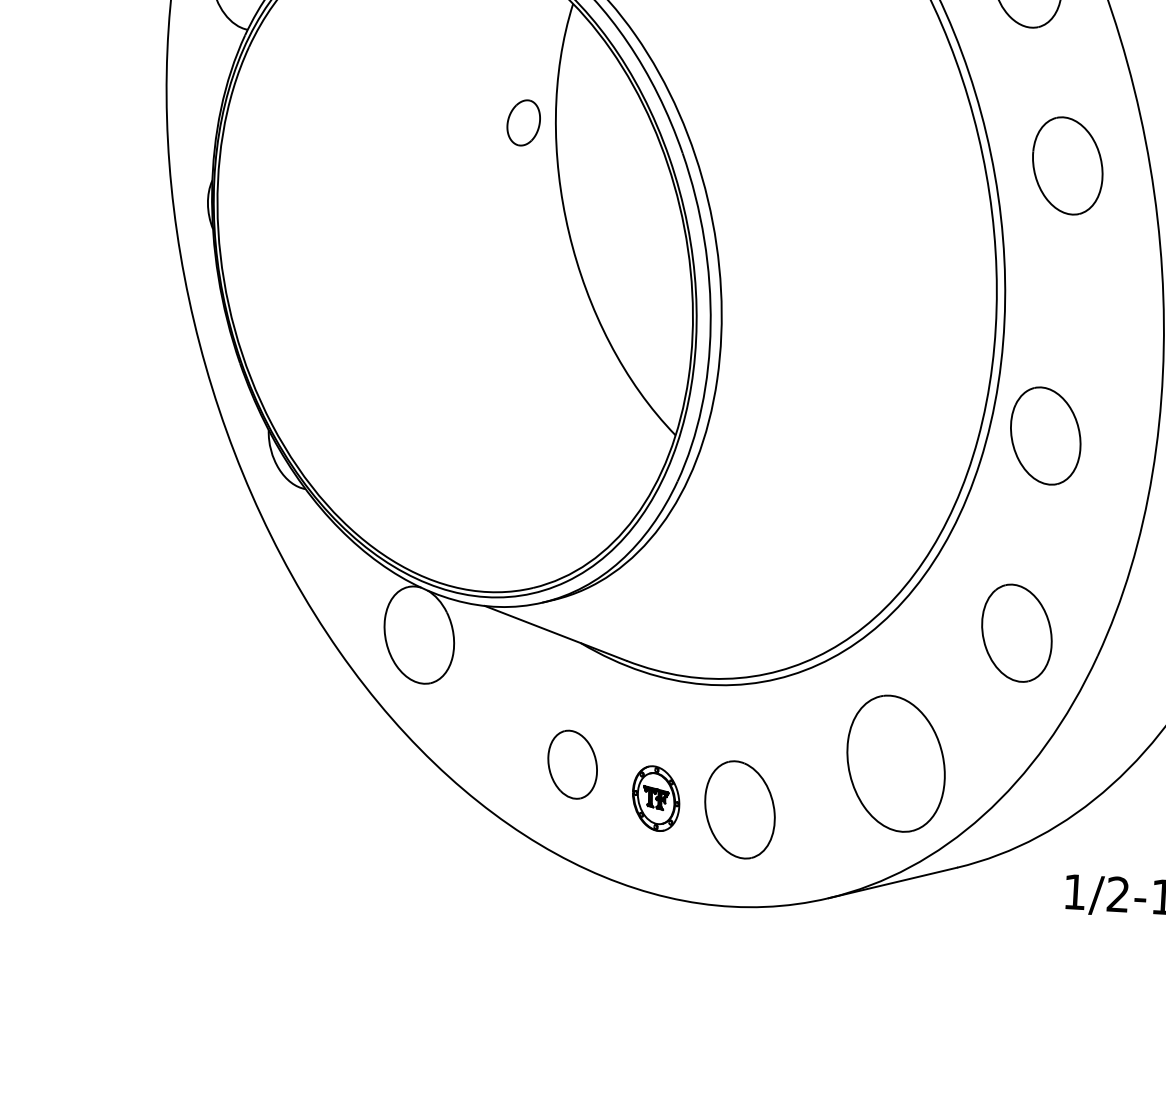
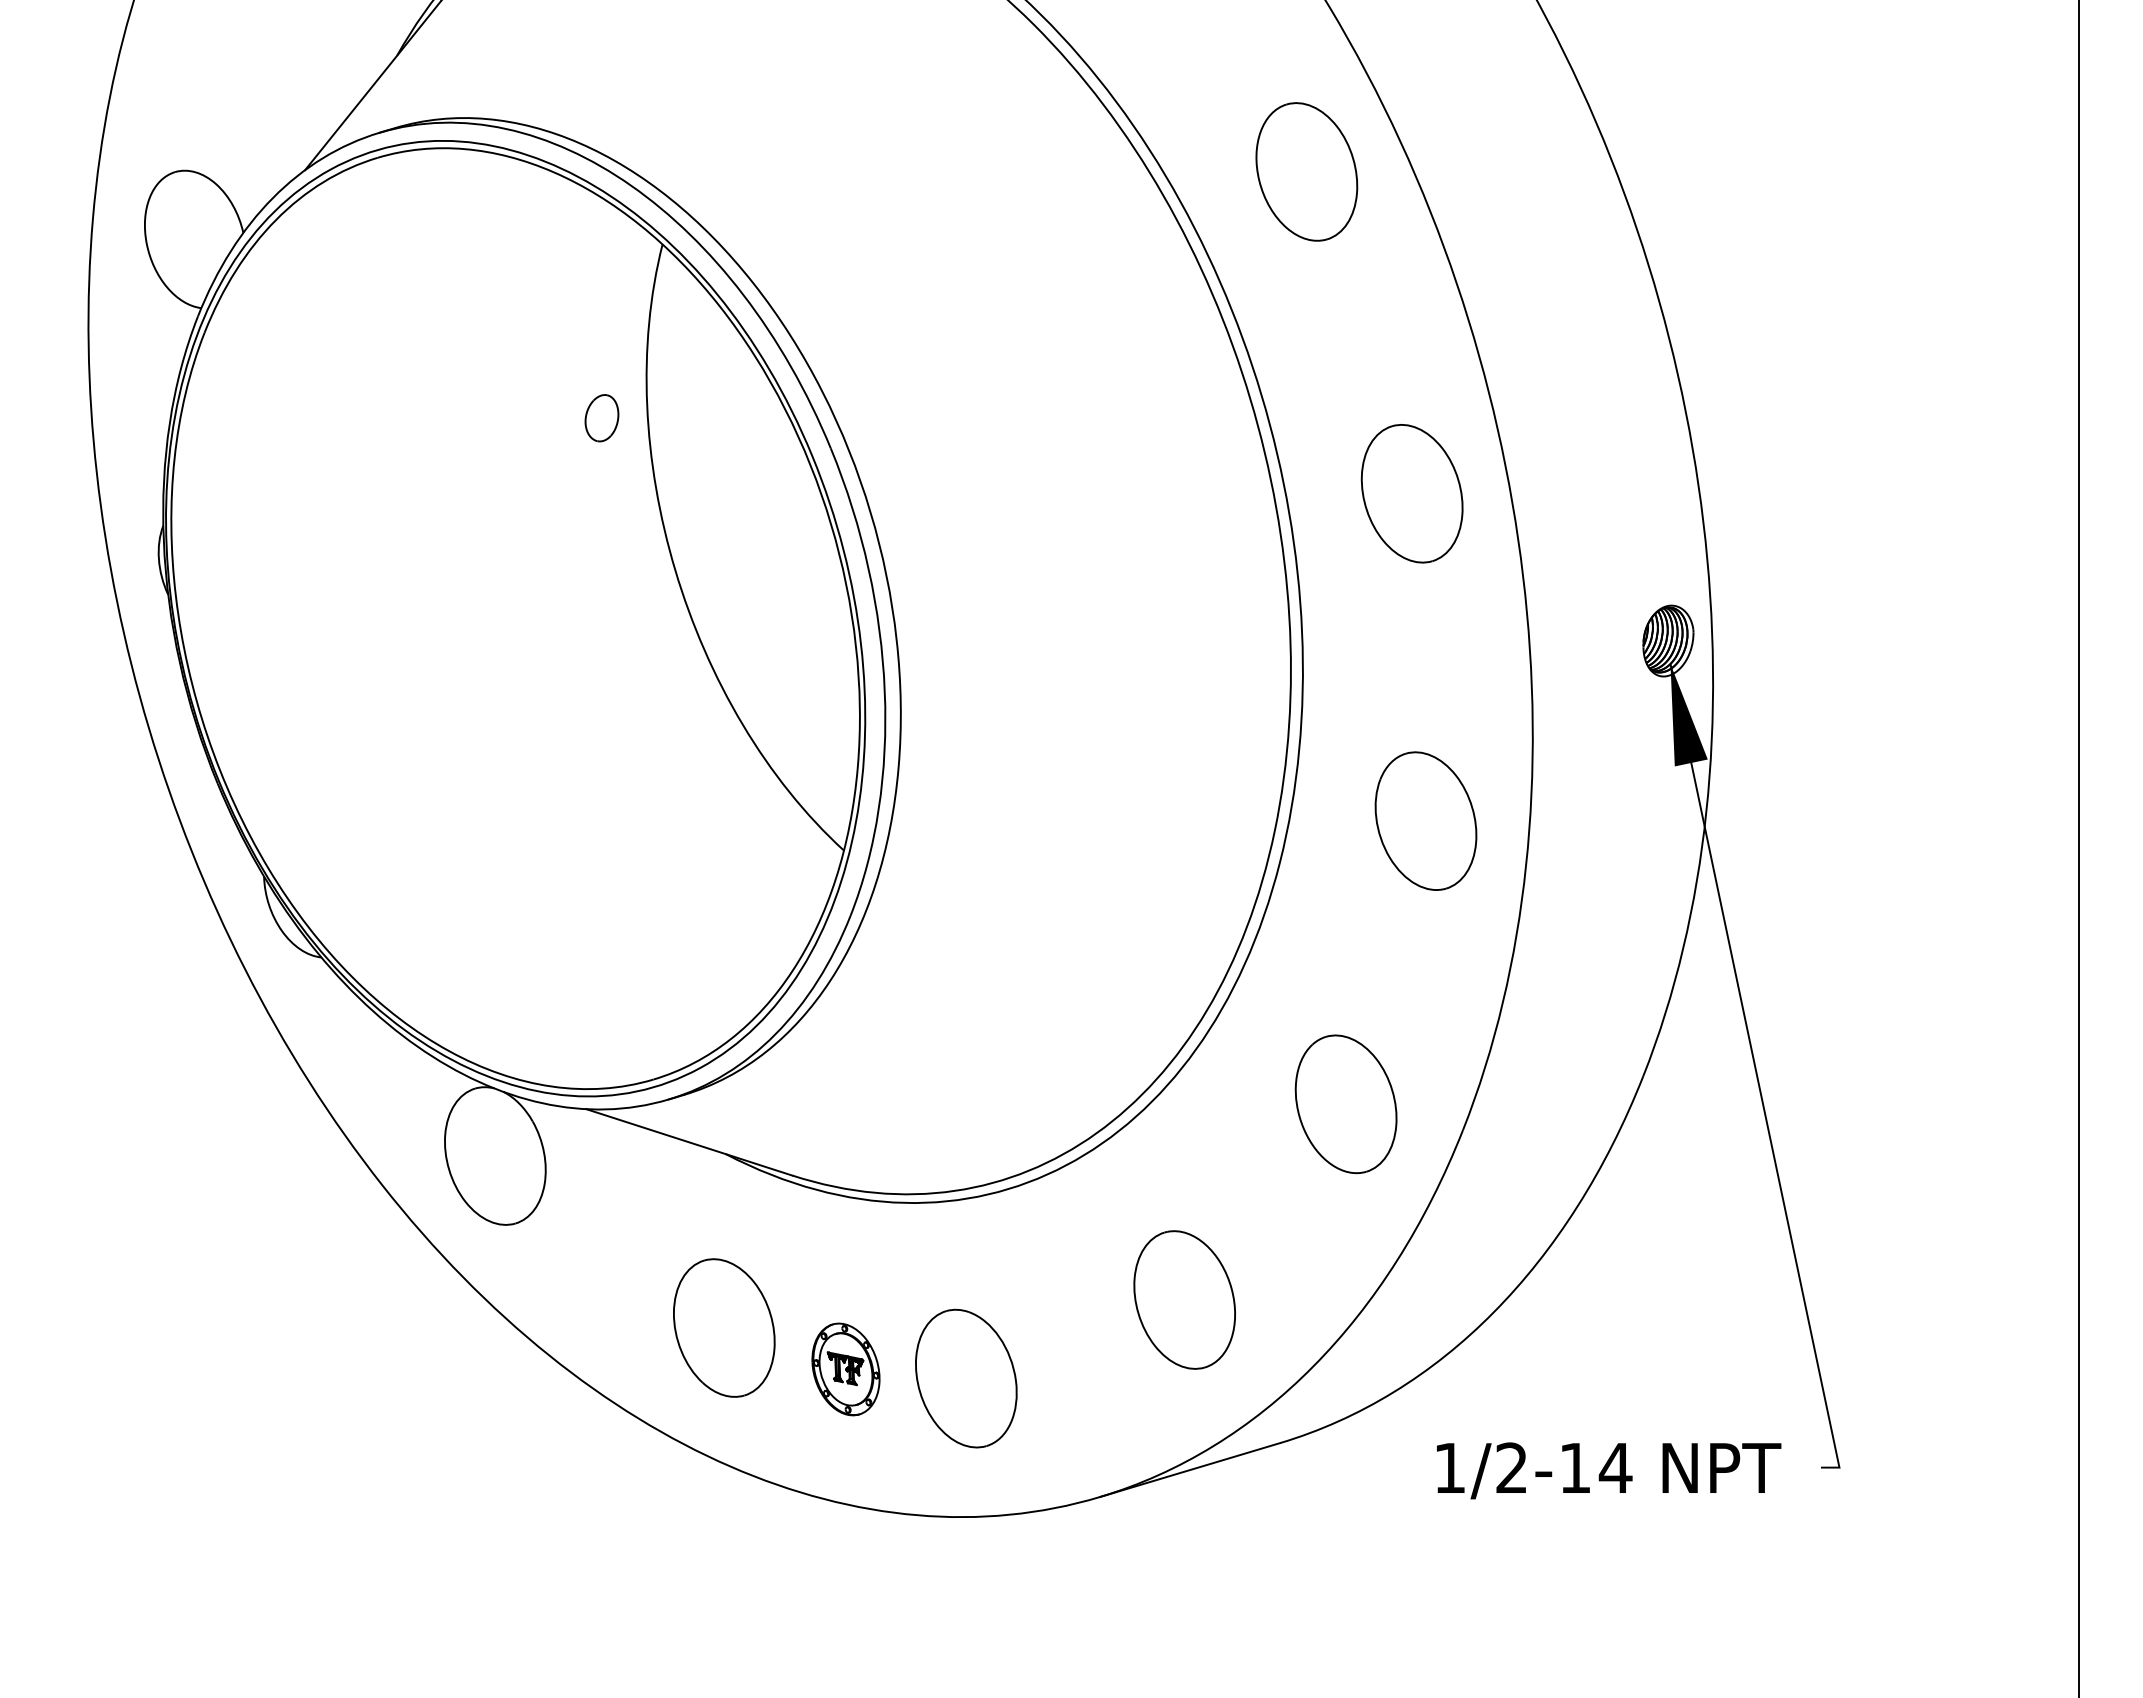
part: (523, 123) -> (601, 418), size x0.71
part: (1067, 165) -> (1411, 493), moved
part: (1045, 435) -> (1425, 820), moved
part: (895, 763) -> (1184, 1299), size x0.71
part: (572, 764) -> (724, 1327), size x1.43

